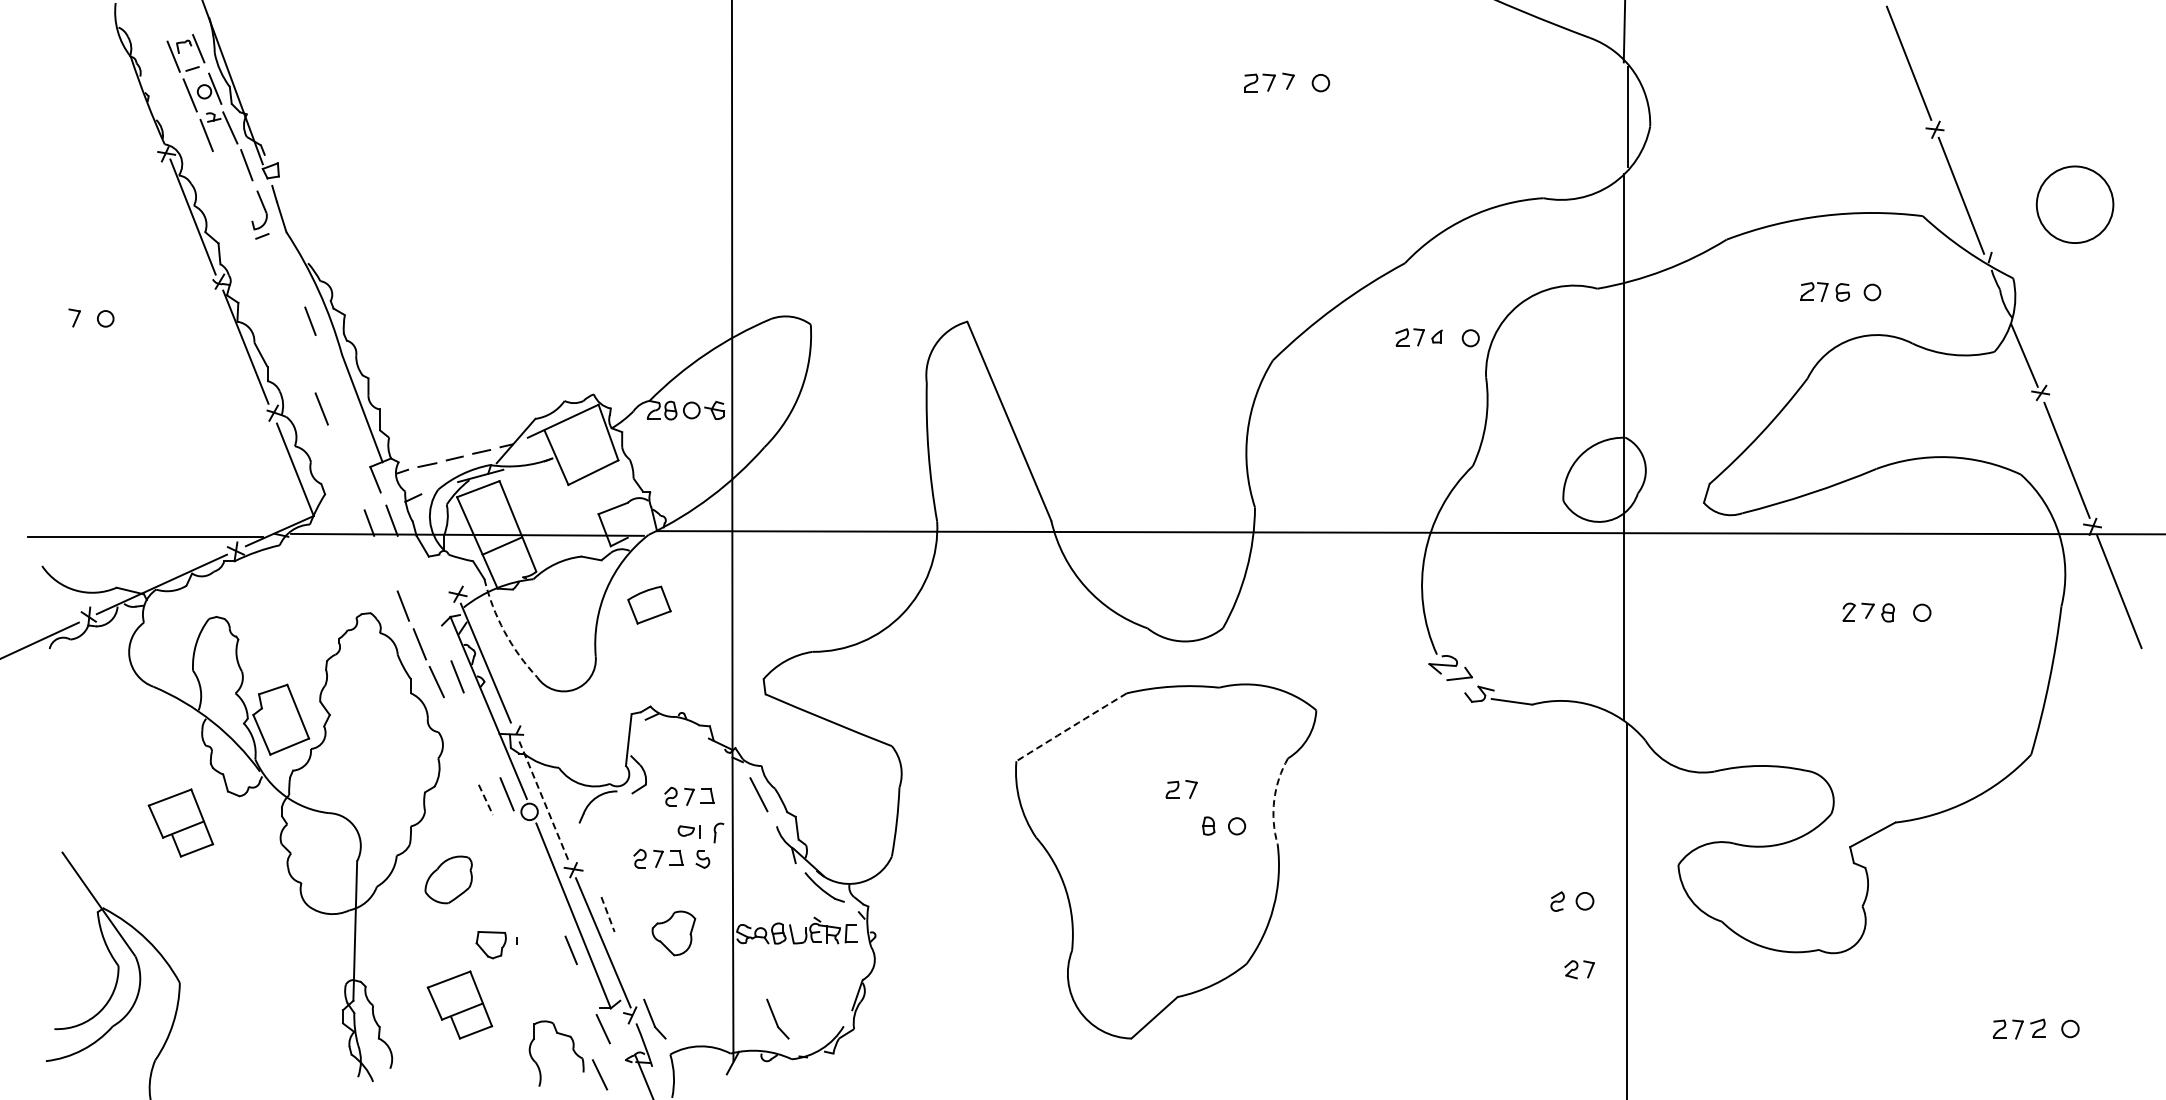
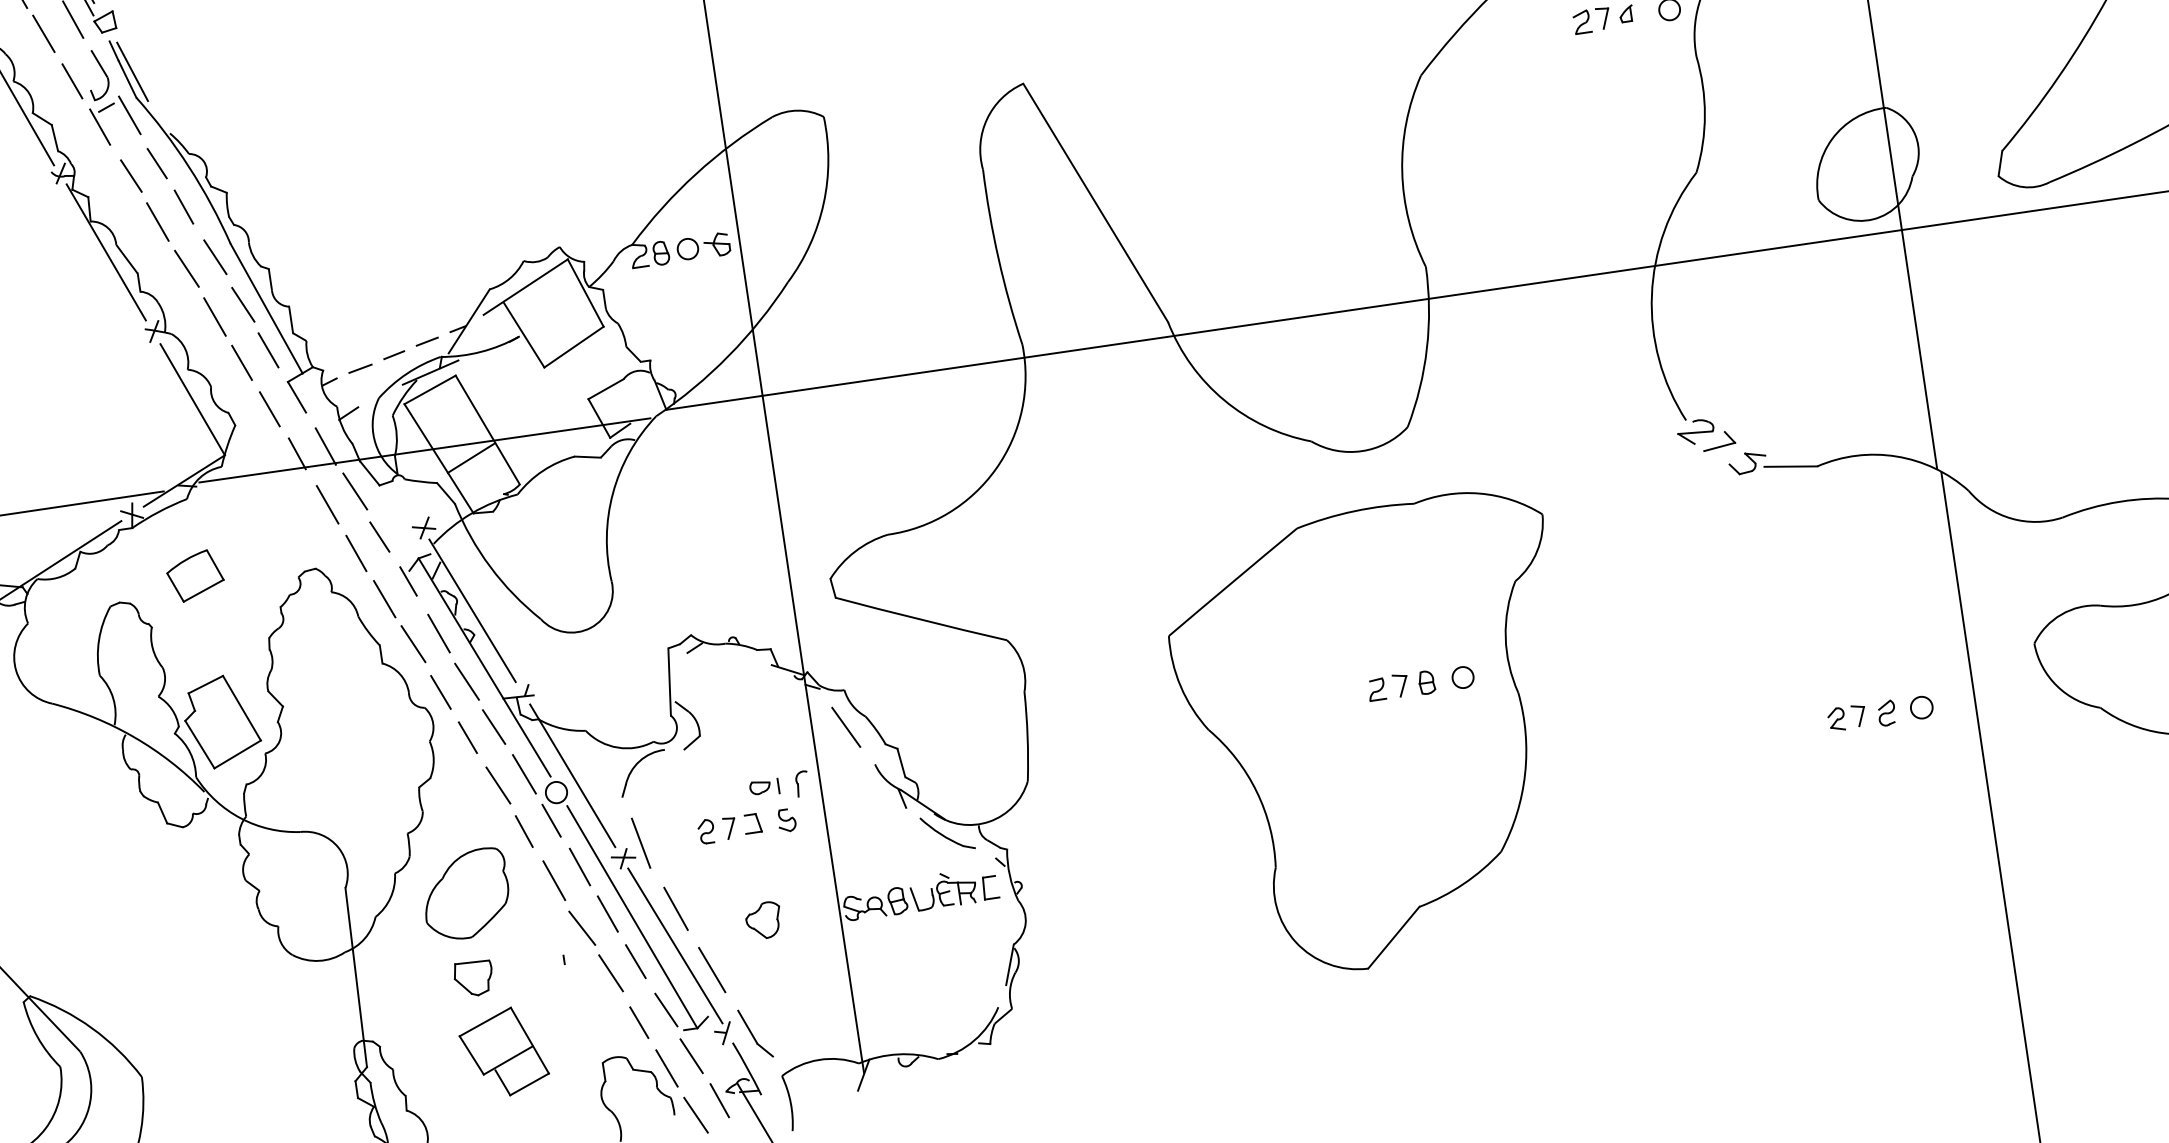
line: (222, 172) -> (43, 33), added
line: (285, 211) -> (131, 71), added
line: (238, 212) -> (71, 81), added
line: (279, 244) -> (129, 114), added
line: (254, 250) -> (99, 127), added
line: (294, 284) -> (156, 163), added
line: (273, 291) -> (131, 176), added
line: (288, 329) -> (157, 221), added
line: (328, 363) -> (214, 257), added
line: (305, 368) -> (186, 268), added
line: (344, 402) -> (242, 304), added
line: (358, 440) -> (267, 350), added
line: (337, 447) -> (242, 363), added
line: (353, 485) -> (269, 408), added
line: (409, 558) -> (355, 491), added
line: (386, 565) -> (327, 504), added
line: (422, 595) -> (378, 536), added
part: (649, 604) -> (195, 575), moved
arc: (504, 631) -> (490, 566), dashed -> solid
line: (439, 633) -> (407, 581), added
line: (473, 716) -> (466, 681), added
line: (452, 721) -> (440, 691), added
arc: (1071, 727) -> (1232, 582), dashed -> solid
line: (488, 754) -> (493, 727), added
line: (467, 759) -> (467, 737), added
part: (1181, 789) -> (1388, 687), moved
part: (689, 796) -> (757, 742), removed
line: (485, 799) -> (497, 785), dashed -> solid
arc: (1274, 800) -> (1506, 637), dashed -> solid
line: (544, 801) -> (573, 776), dashed -> solid
part: (180, 822) -> (112, 871), removed
line: (522, 832) -> (551, 820), added
line: (500, 837) -> (524, 830), added
line: (588, 860) -> (640, 843), added
line: (538, 871) -> (579, 867), added
part: (448, 879) -> (465, 894), size x1.43
line: (517, 879) -> (553, 881), added
line: (554, 910) -> (606, 913), added
line: (608, 914) -> (676, 908), dashed -> solid
line: (533, 918) -> (581, 928), added
part: (673, 933) -> (763, 920), size x0.62
part: (490, 945) -> (472, 979), moved
line: (550, 956) -> (610, 973), added
line: (628, 965) -> (711, 970), added
part: (1579, 969) -> (1846, 717), moved
line: (588, 990) -> (665, 1009), added
line: (566, 997) -> (638, 1022), added
part: (777, 1018) -> (912, 1009), removed
line: (582, 1035) -> (666, 1068), added
line: (619, 1066) -> (719, 1100), added

